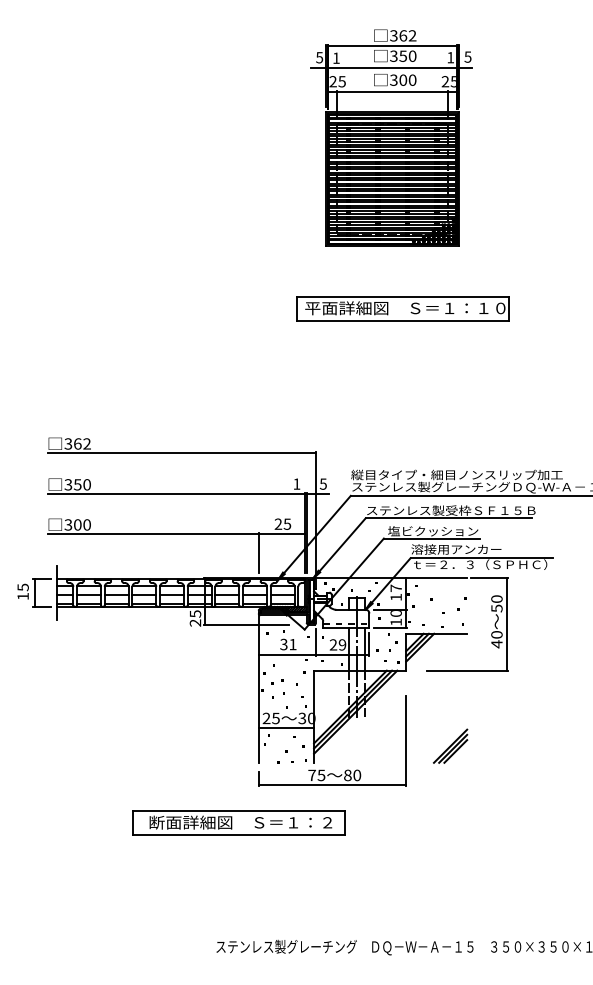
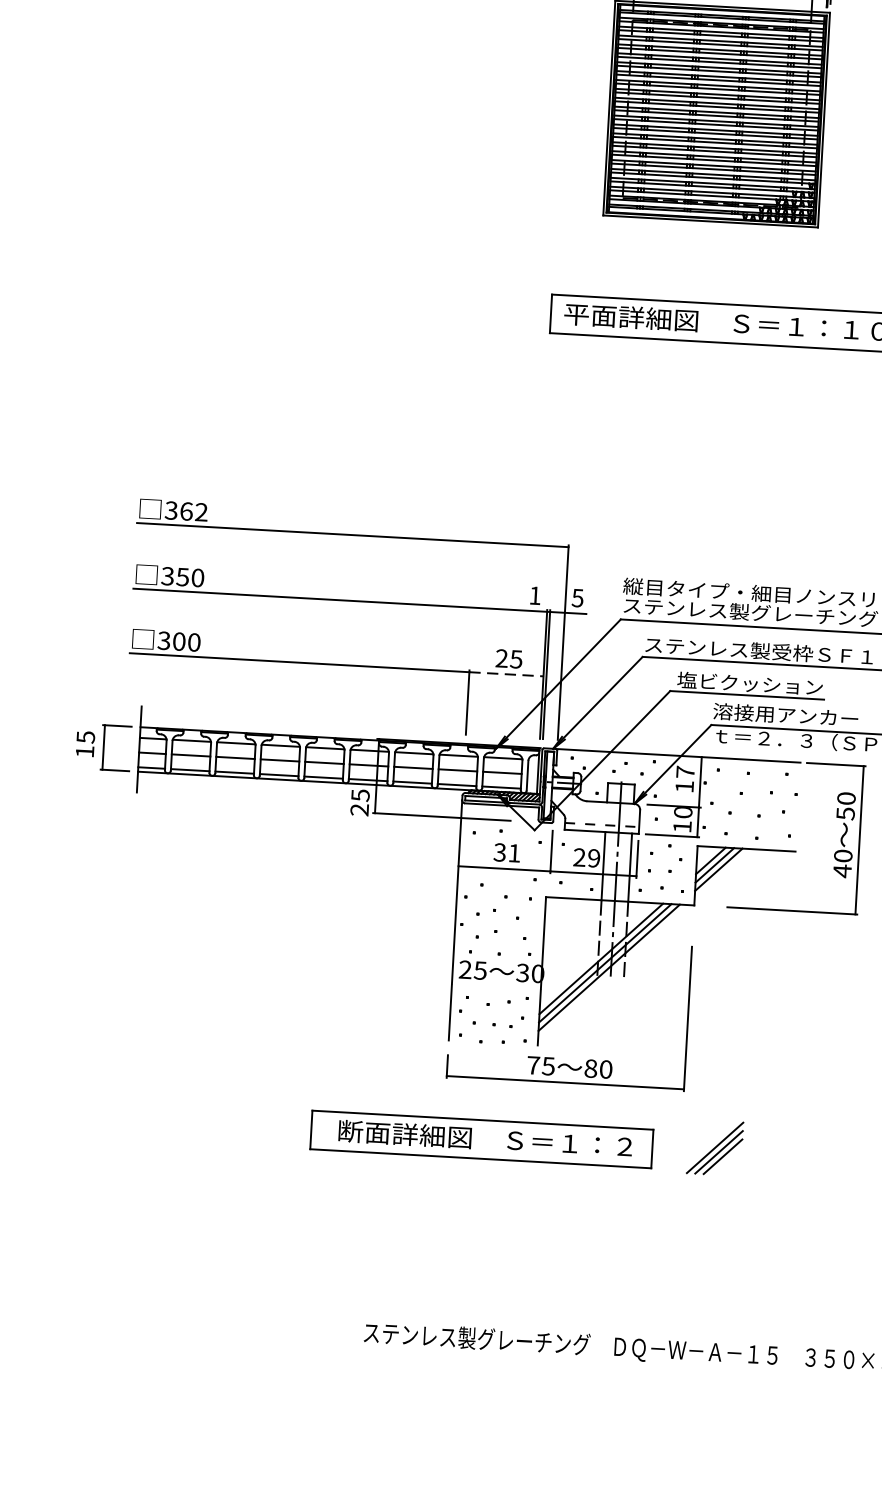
line: (282, 533) -> (507, 673), solid -> dashed
line: (286, 728) -> (496, 987), removed
part: (450, 745) -> (715, 1146), moved
part: (238, 822) -> (481, 1138), moved

